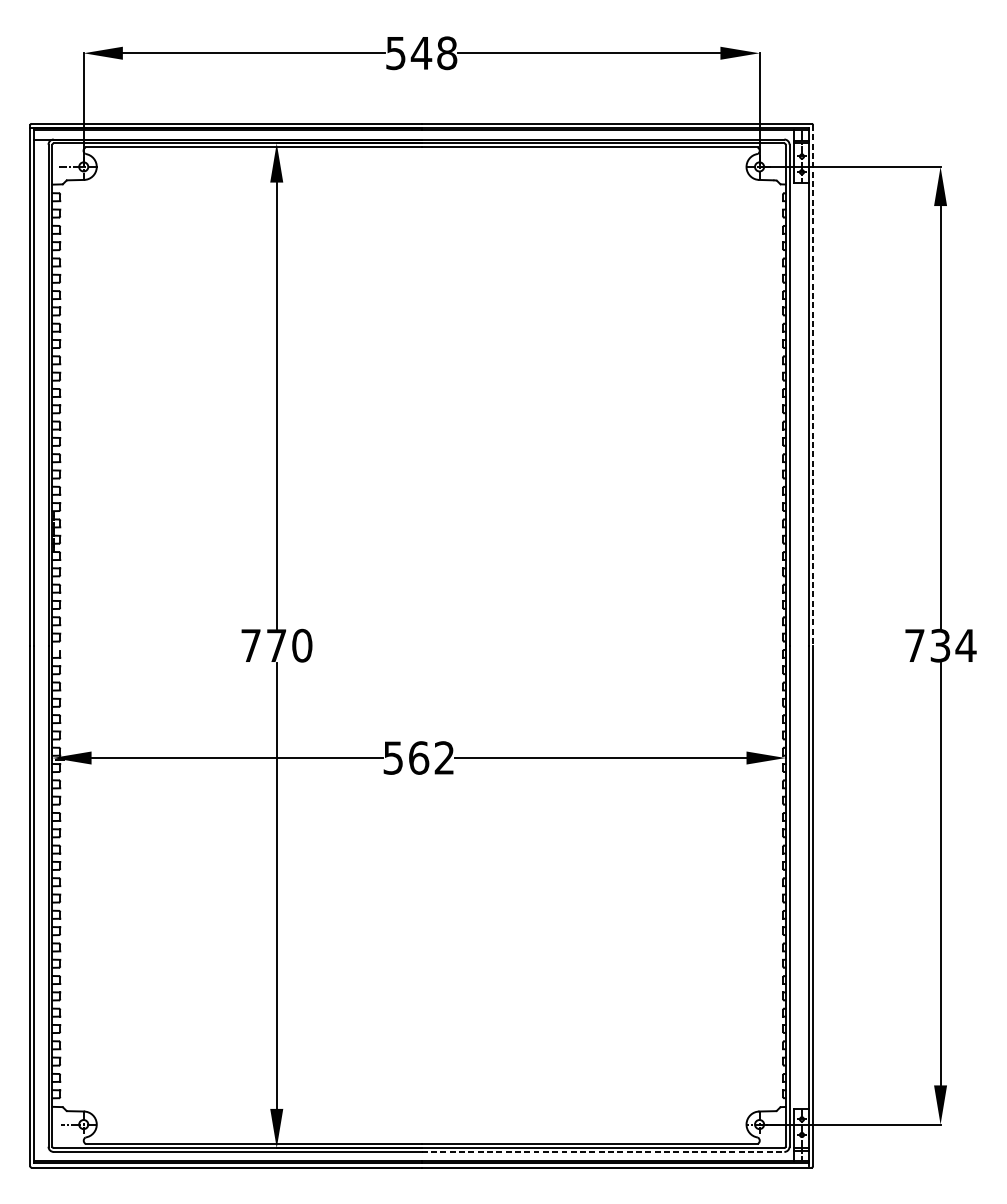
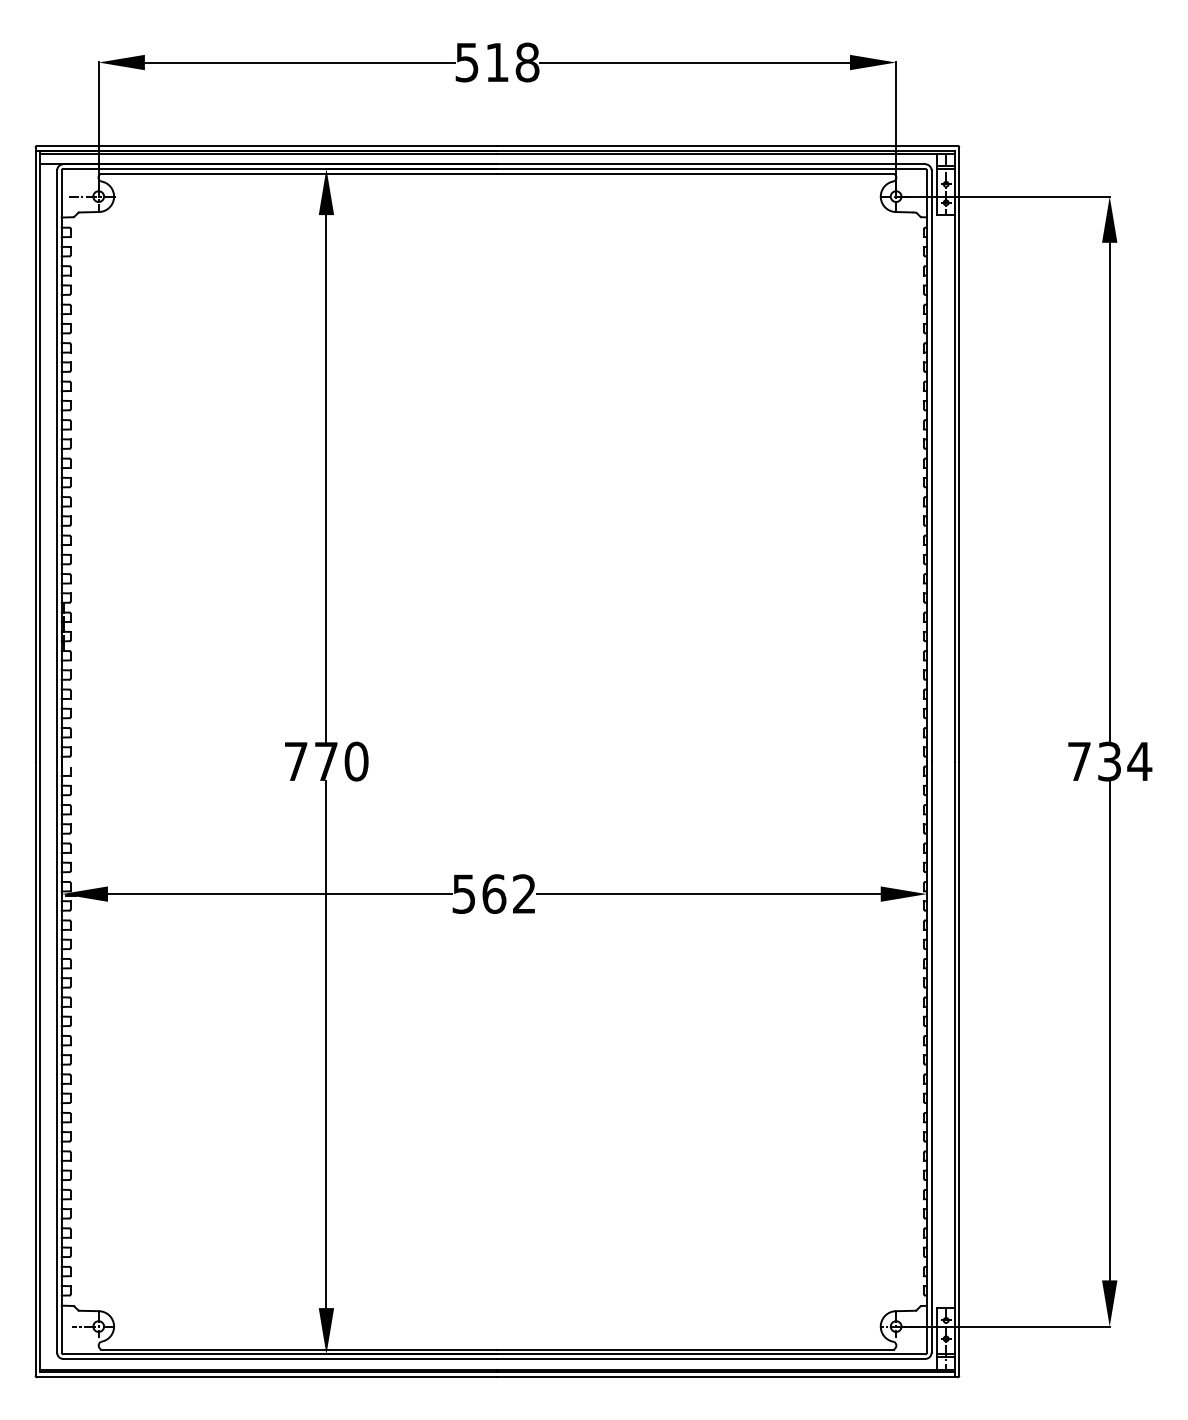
text: (420, 53) -> (496, 62), 548 -> 518
line: (813, 385) -> (959, 454), dashed -> solid
line: (603, 1151) -> (711, 1358), dashed -> solid

